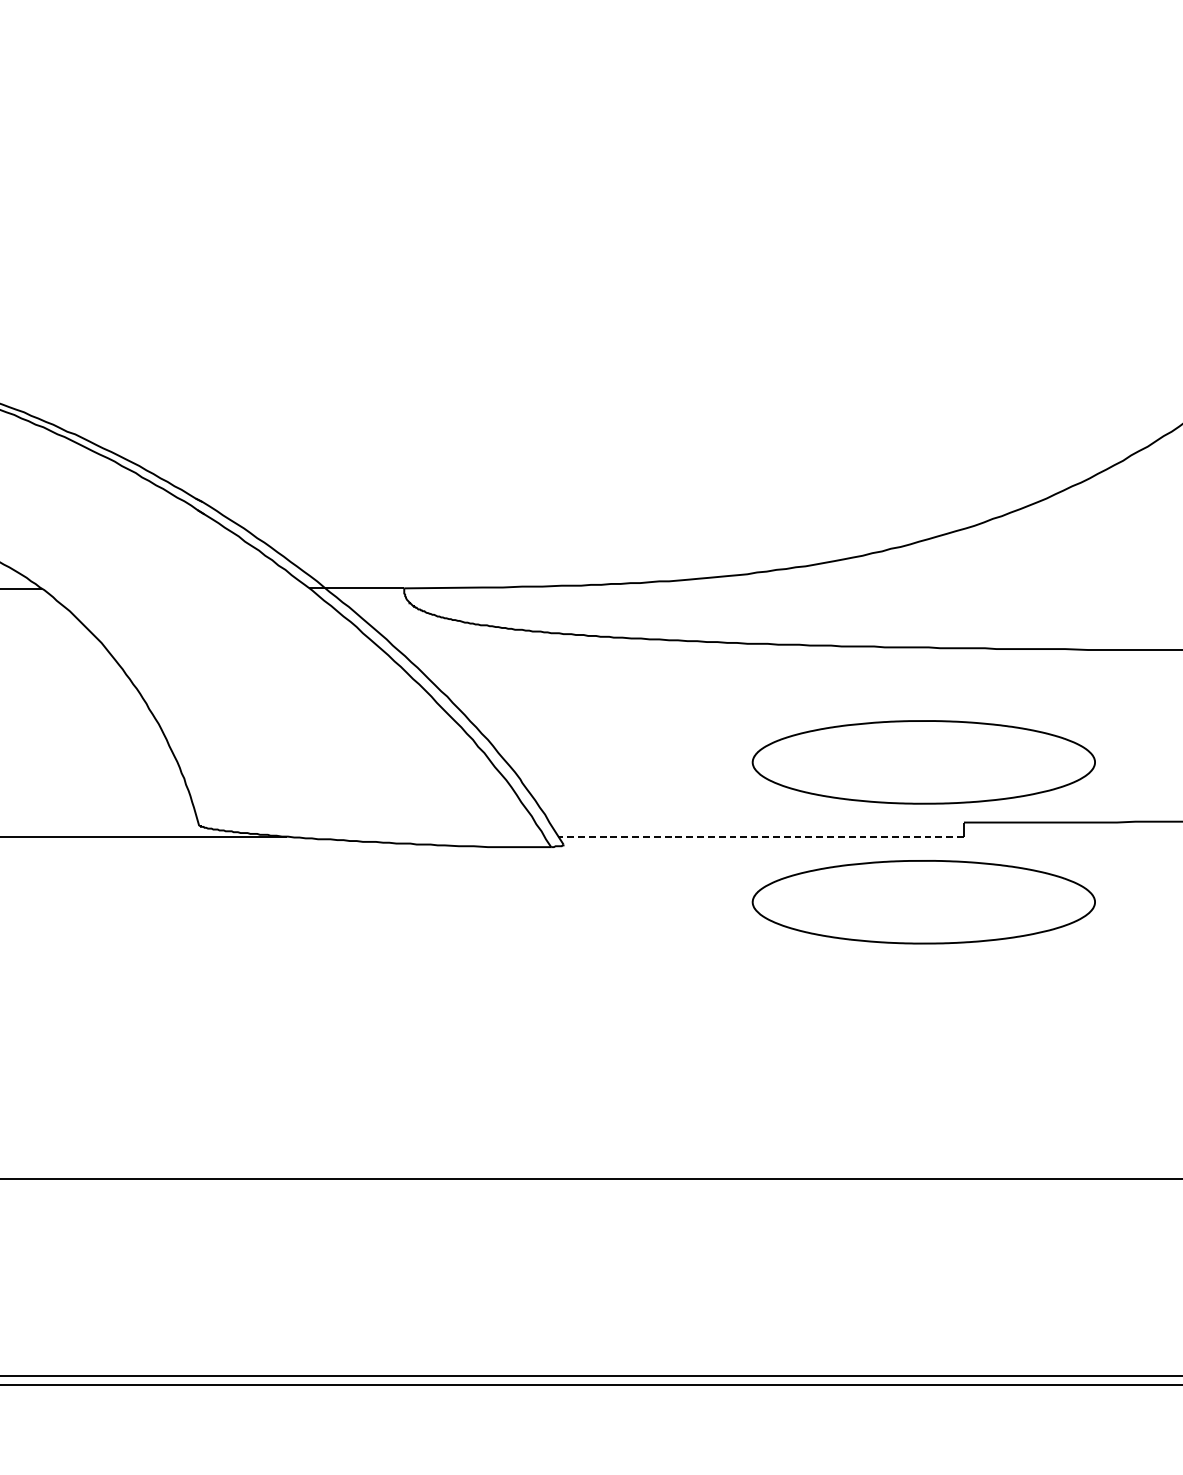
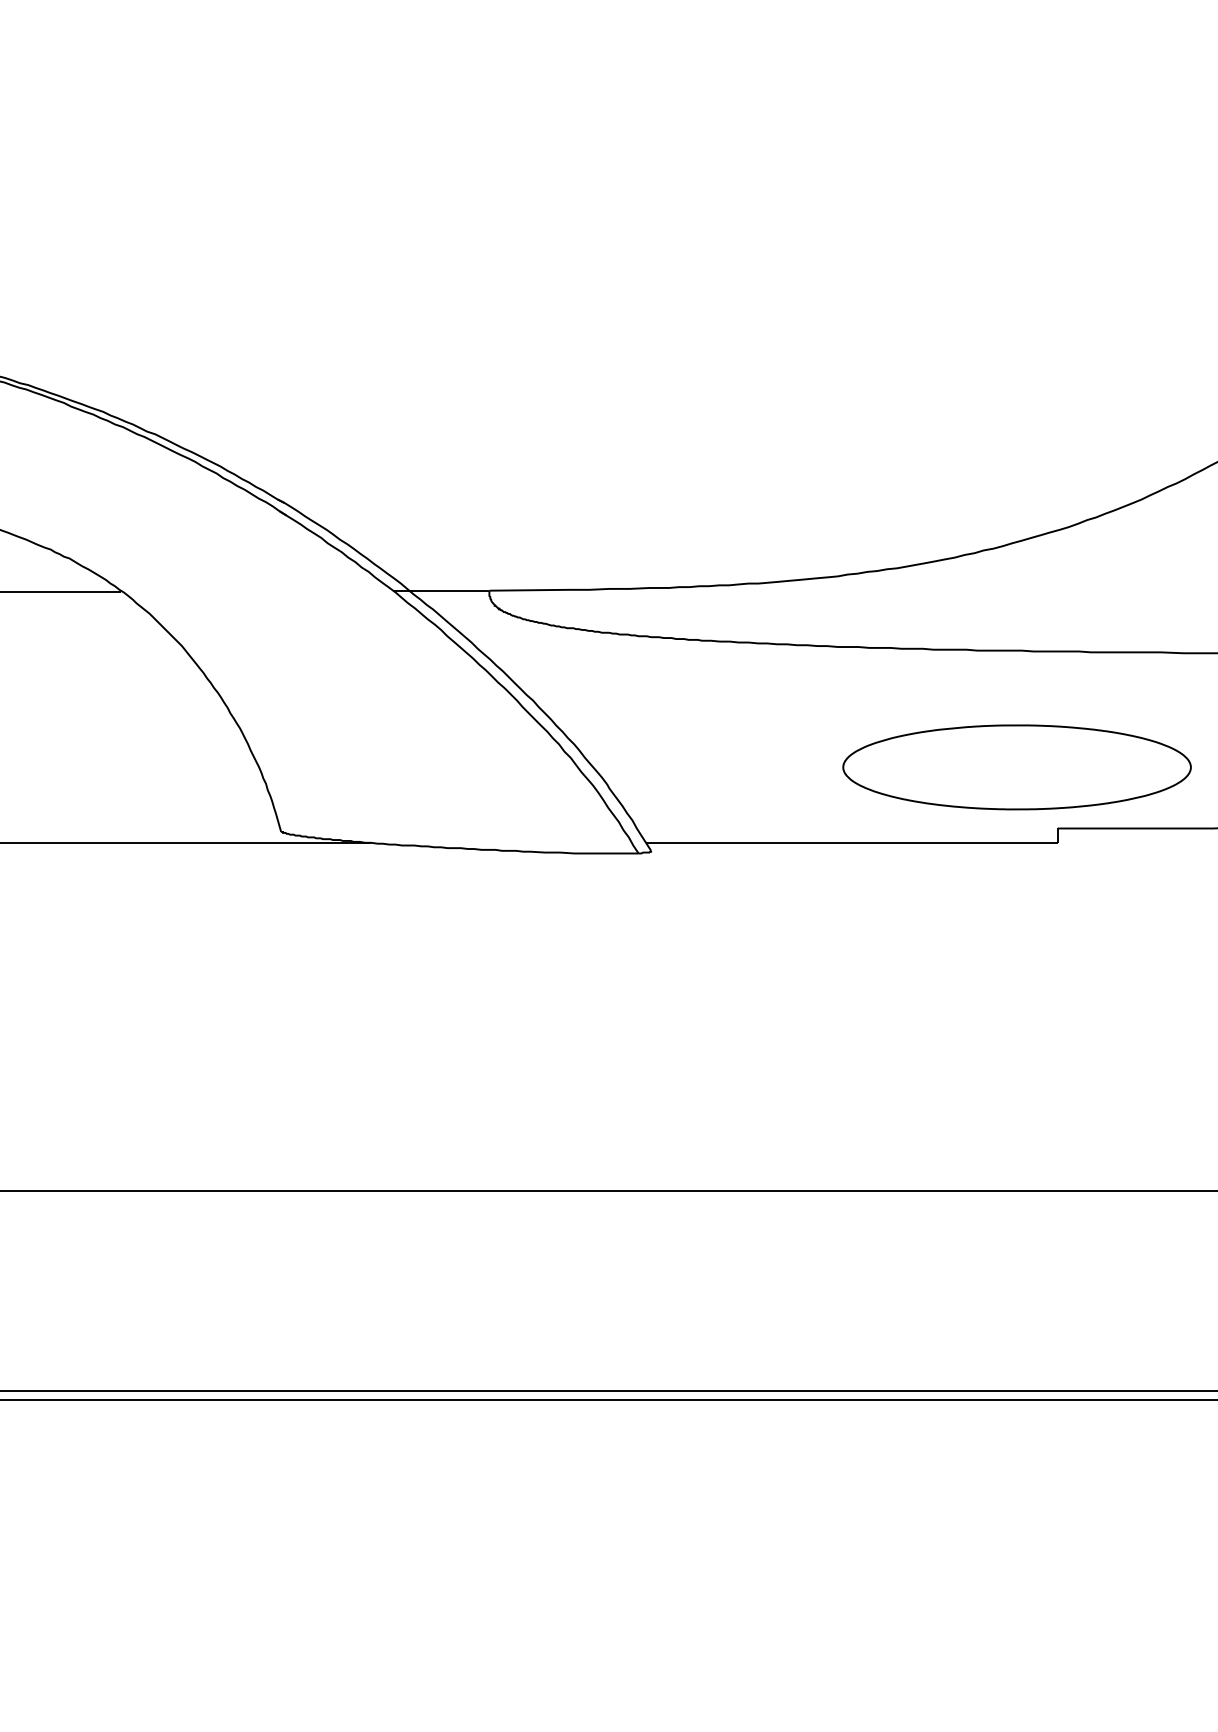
line: (760, 836) -> (851, 842), dashed -> solid
part: (923, 902) -> (1016, 909), removed

